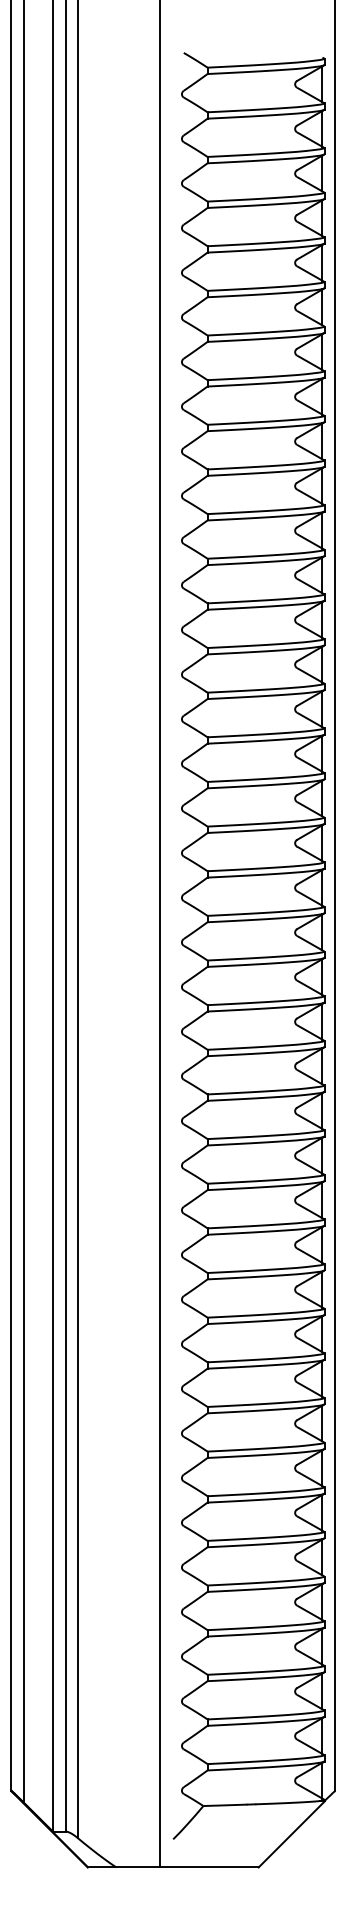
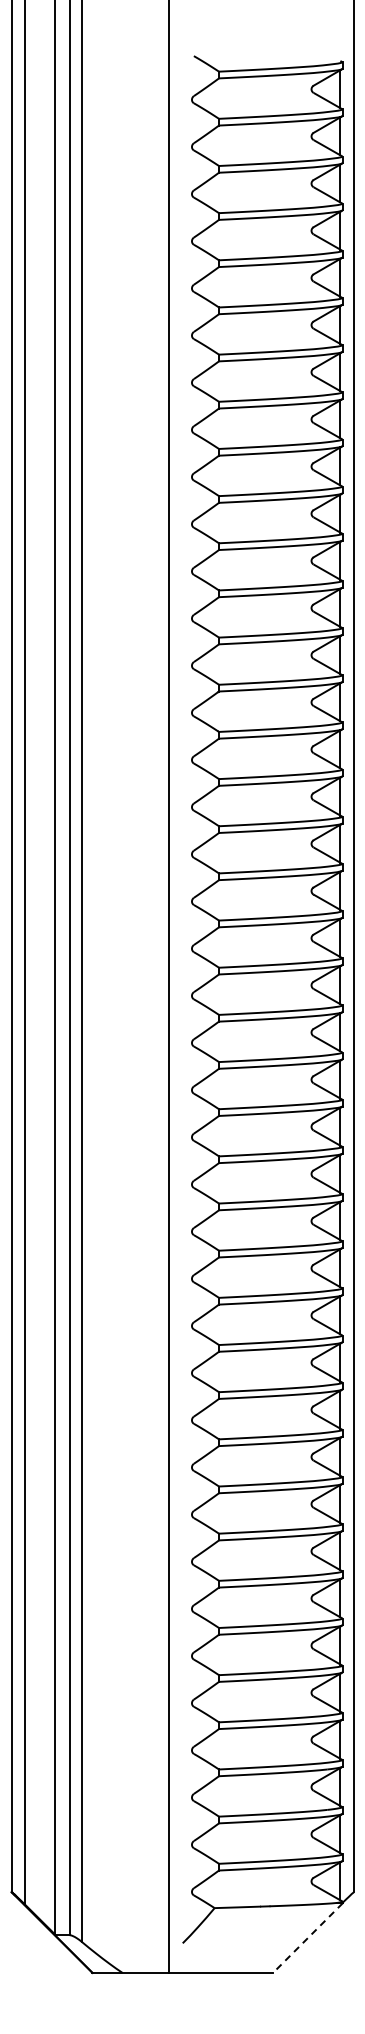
line: (291, 1834) -> (307, 1938), solid -> dashed

